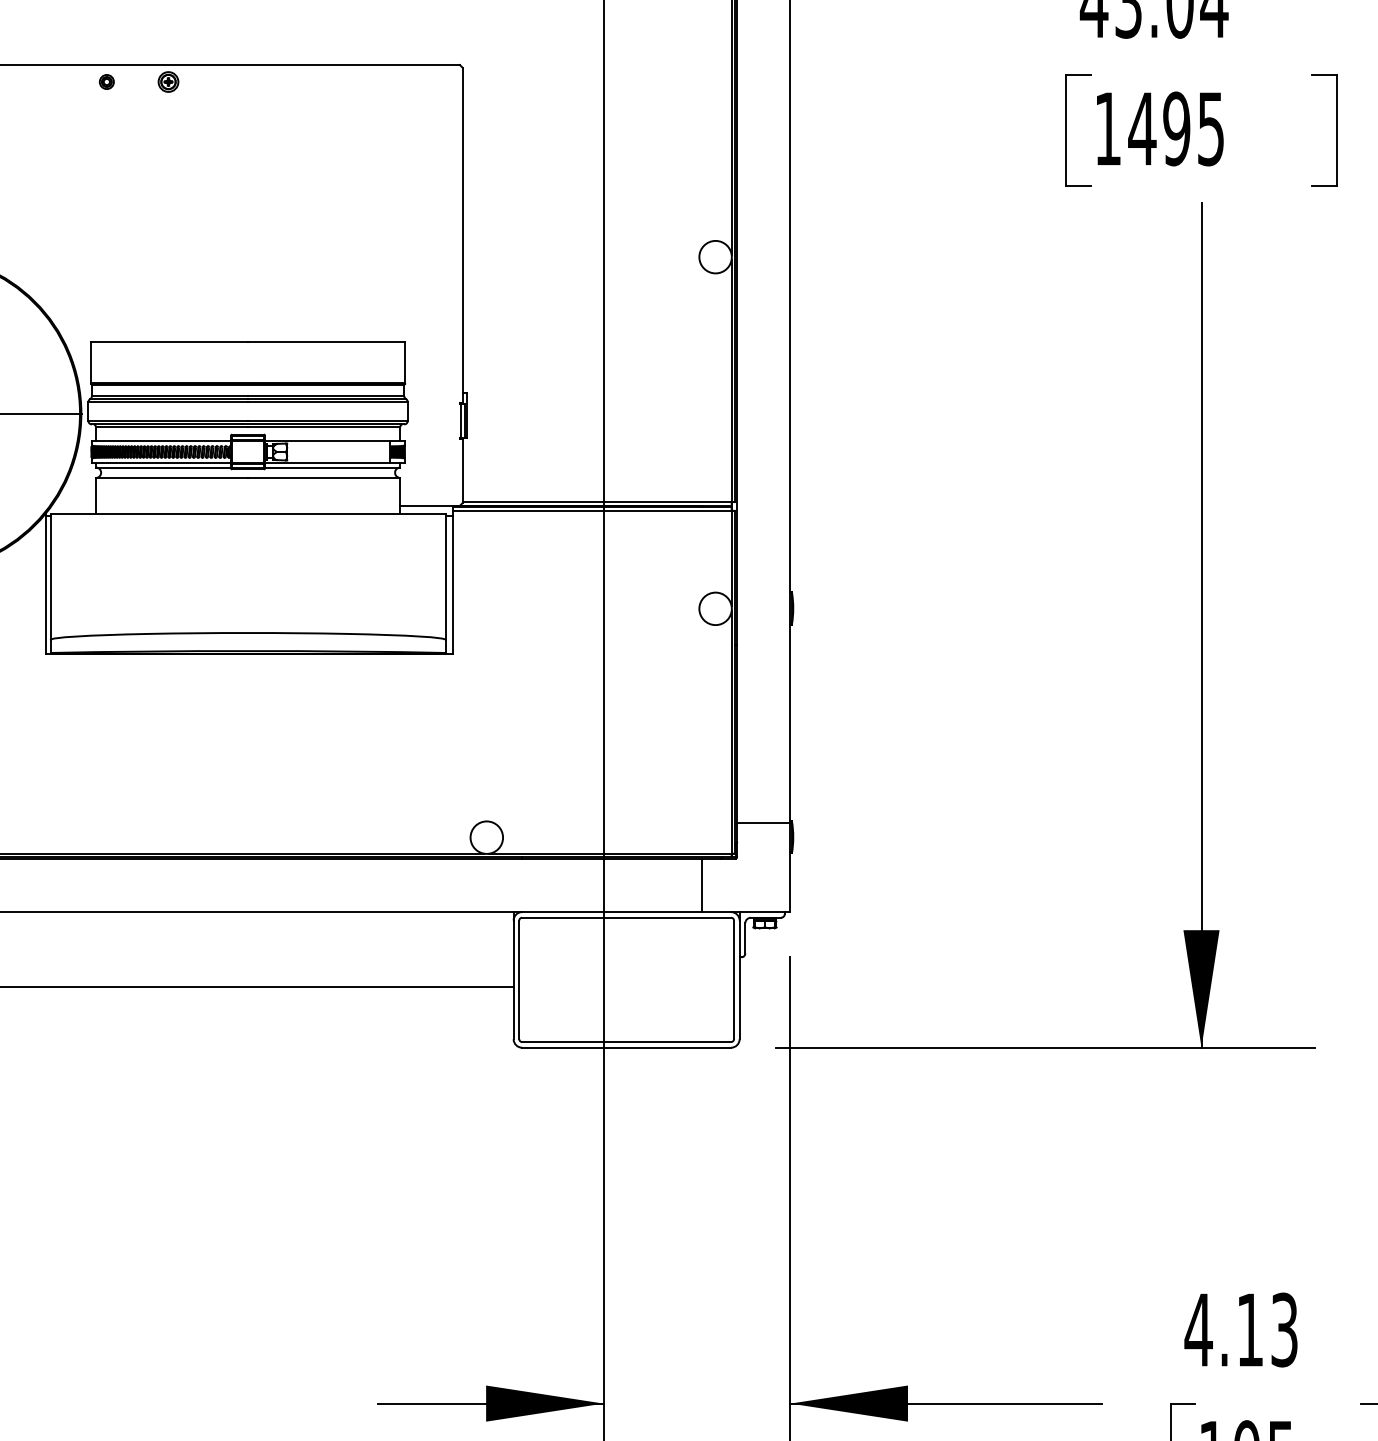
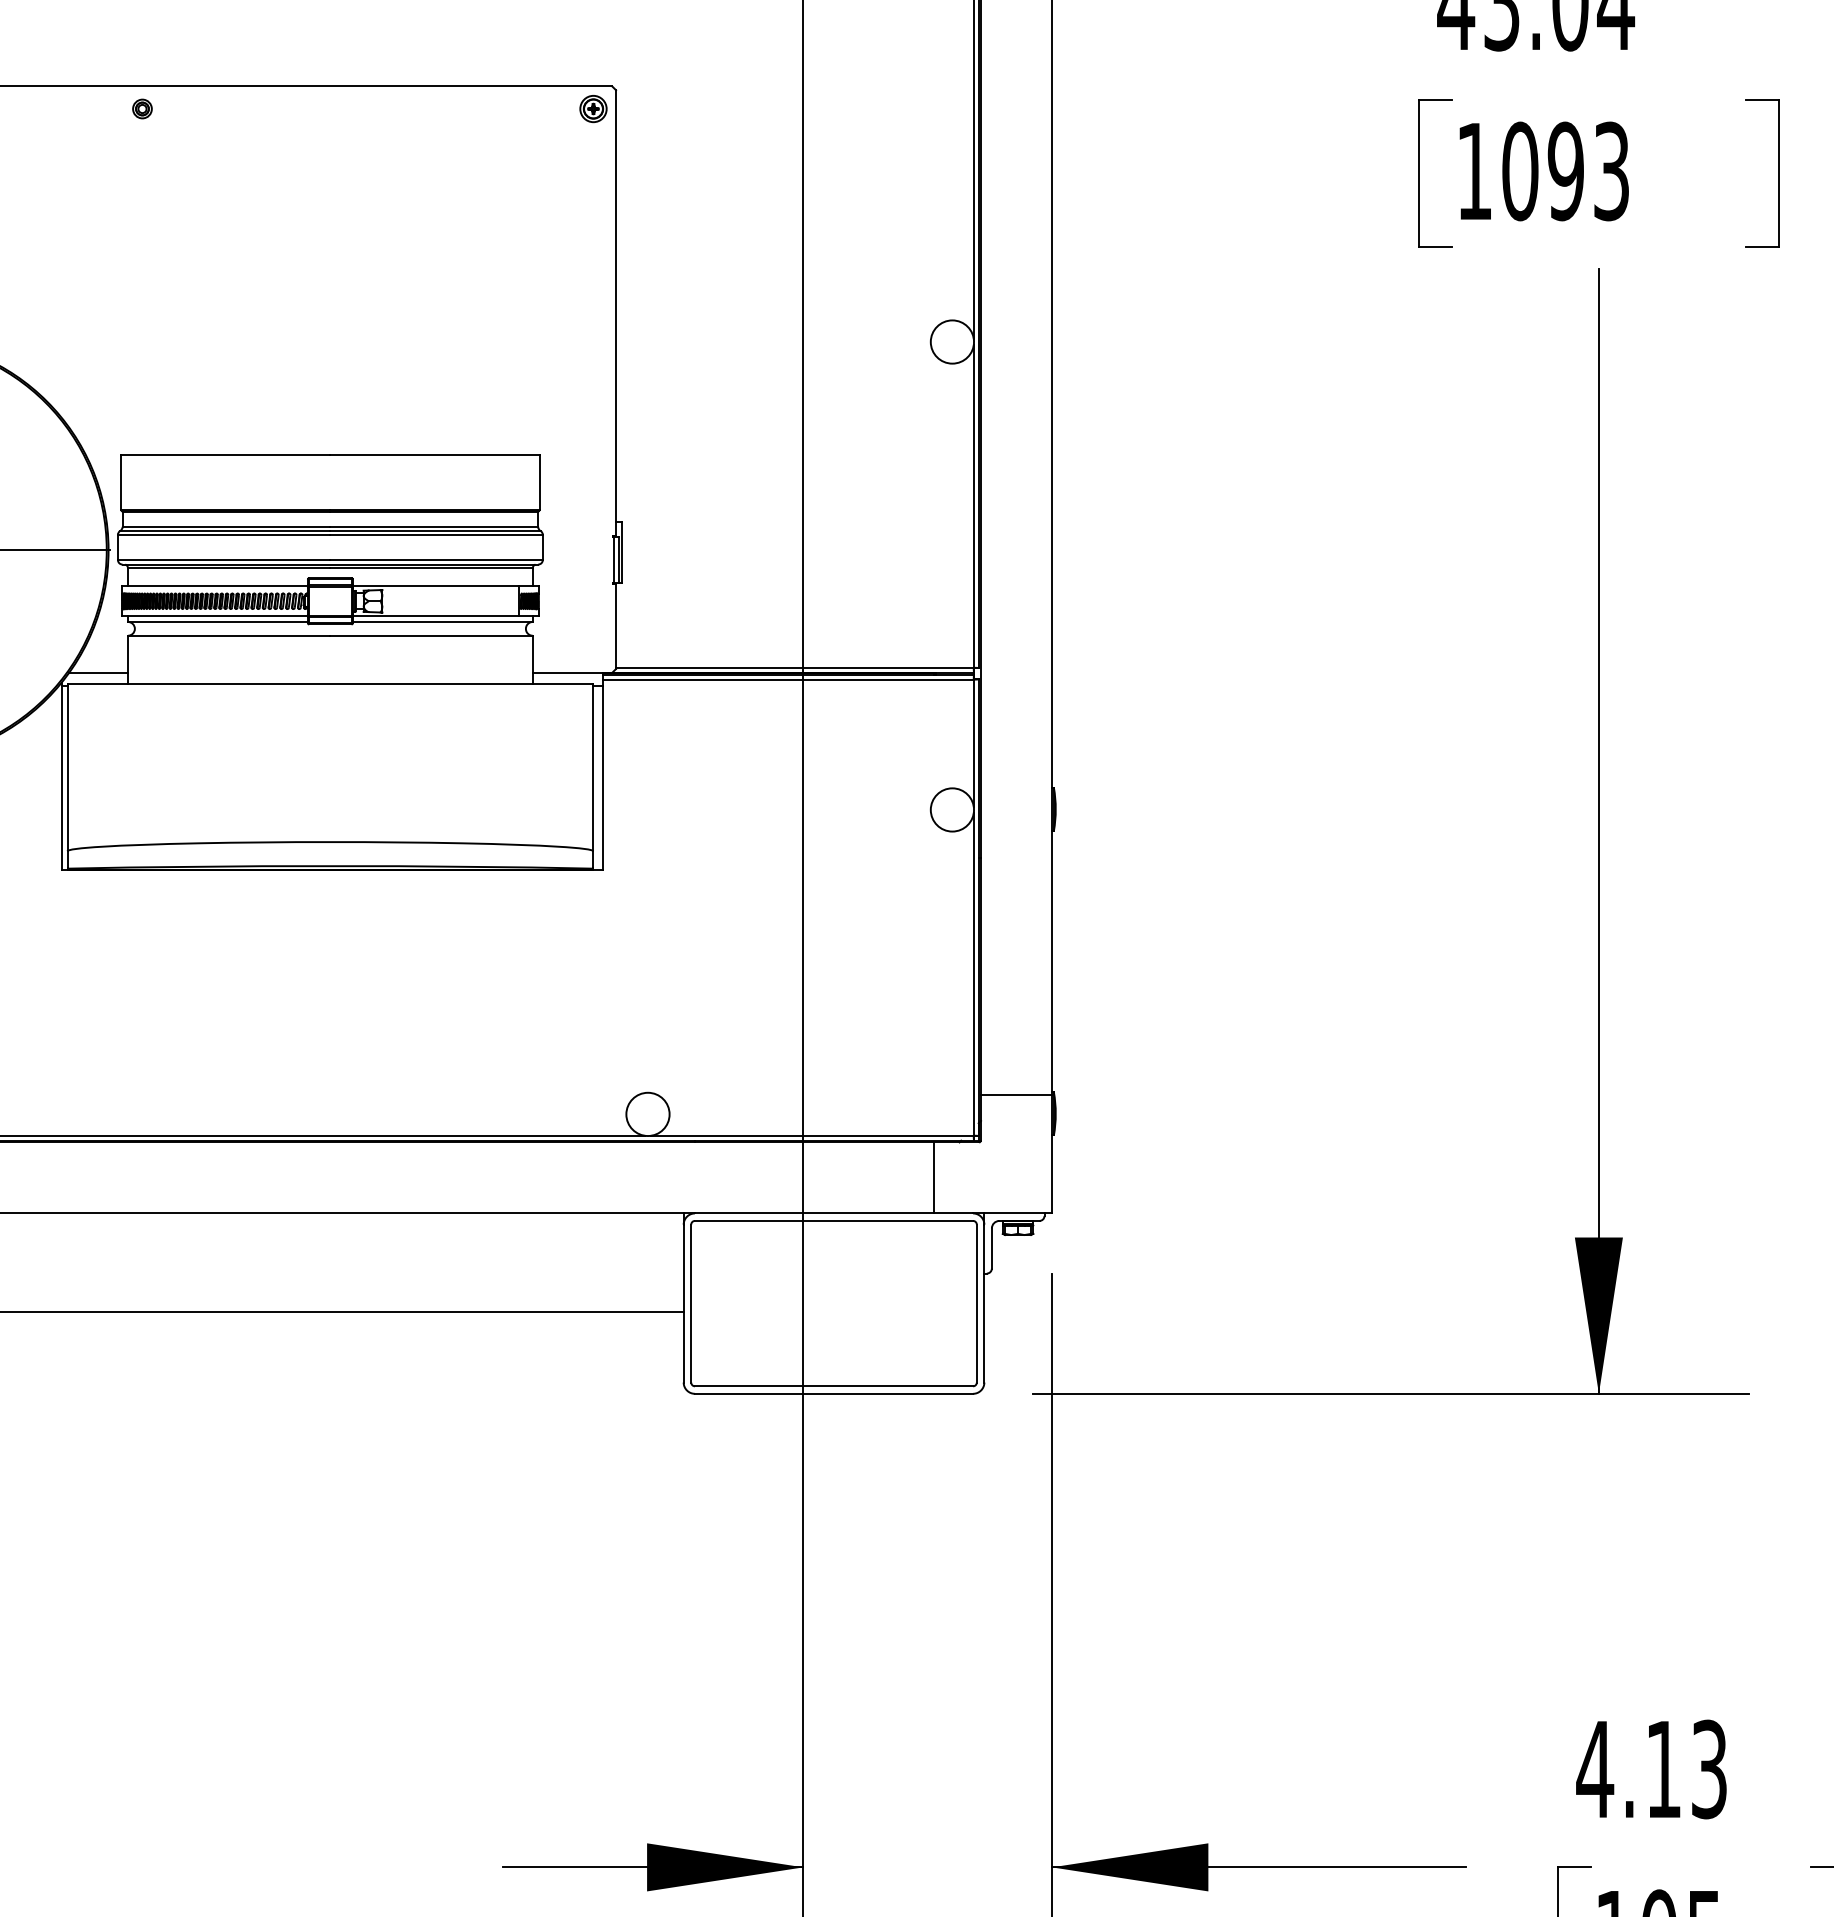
part: (168, 82) -> (593, 109), moved
text: (1175, 128) -> (1564, 171), 1495 -> 1093
line: (73, 505) -> (98, 672), added

